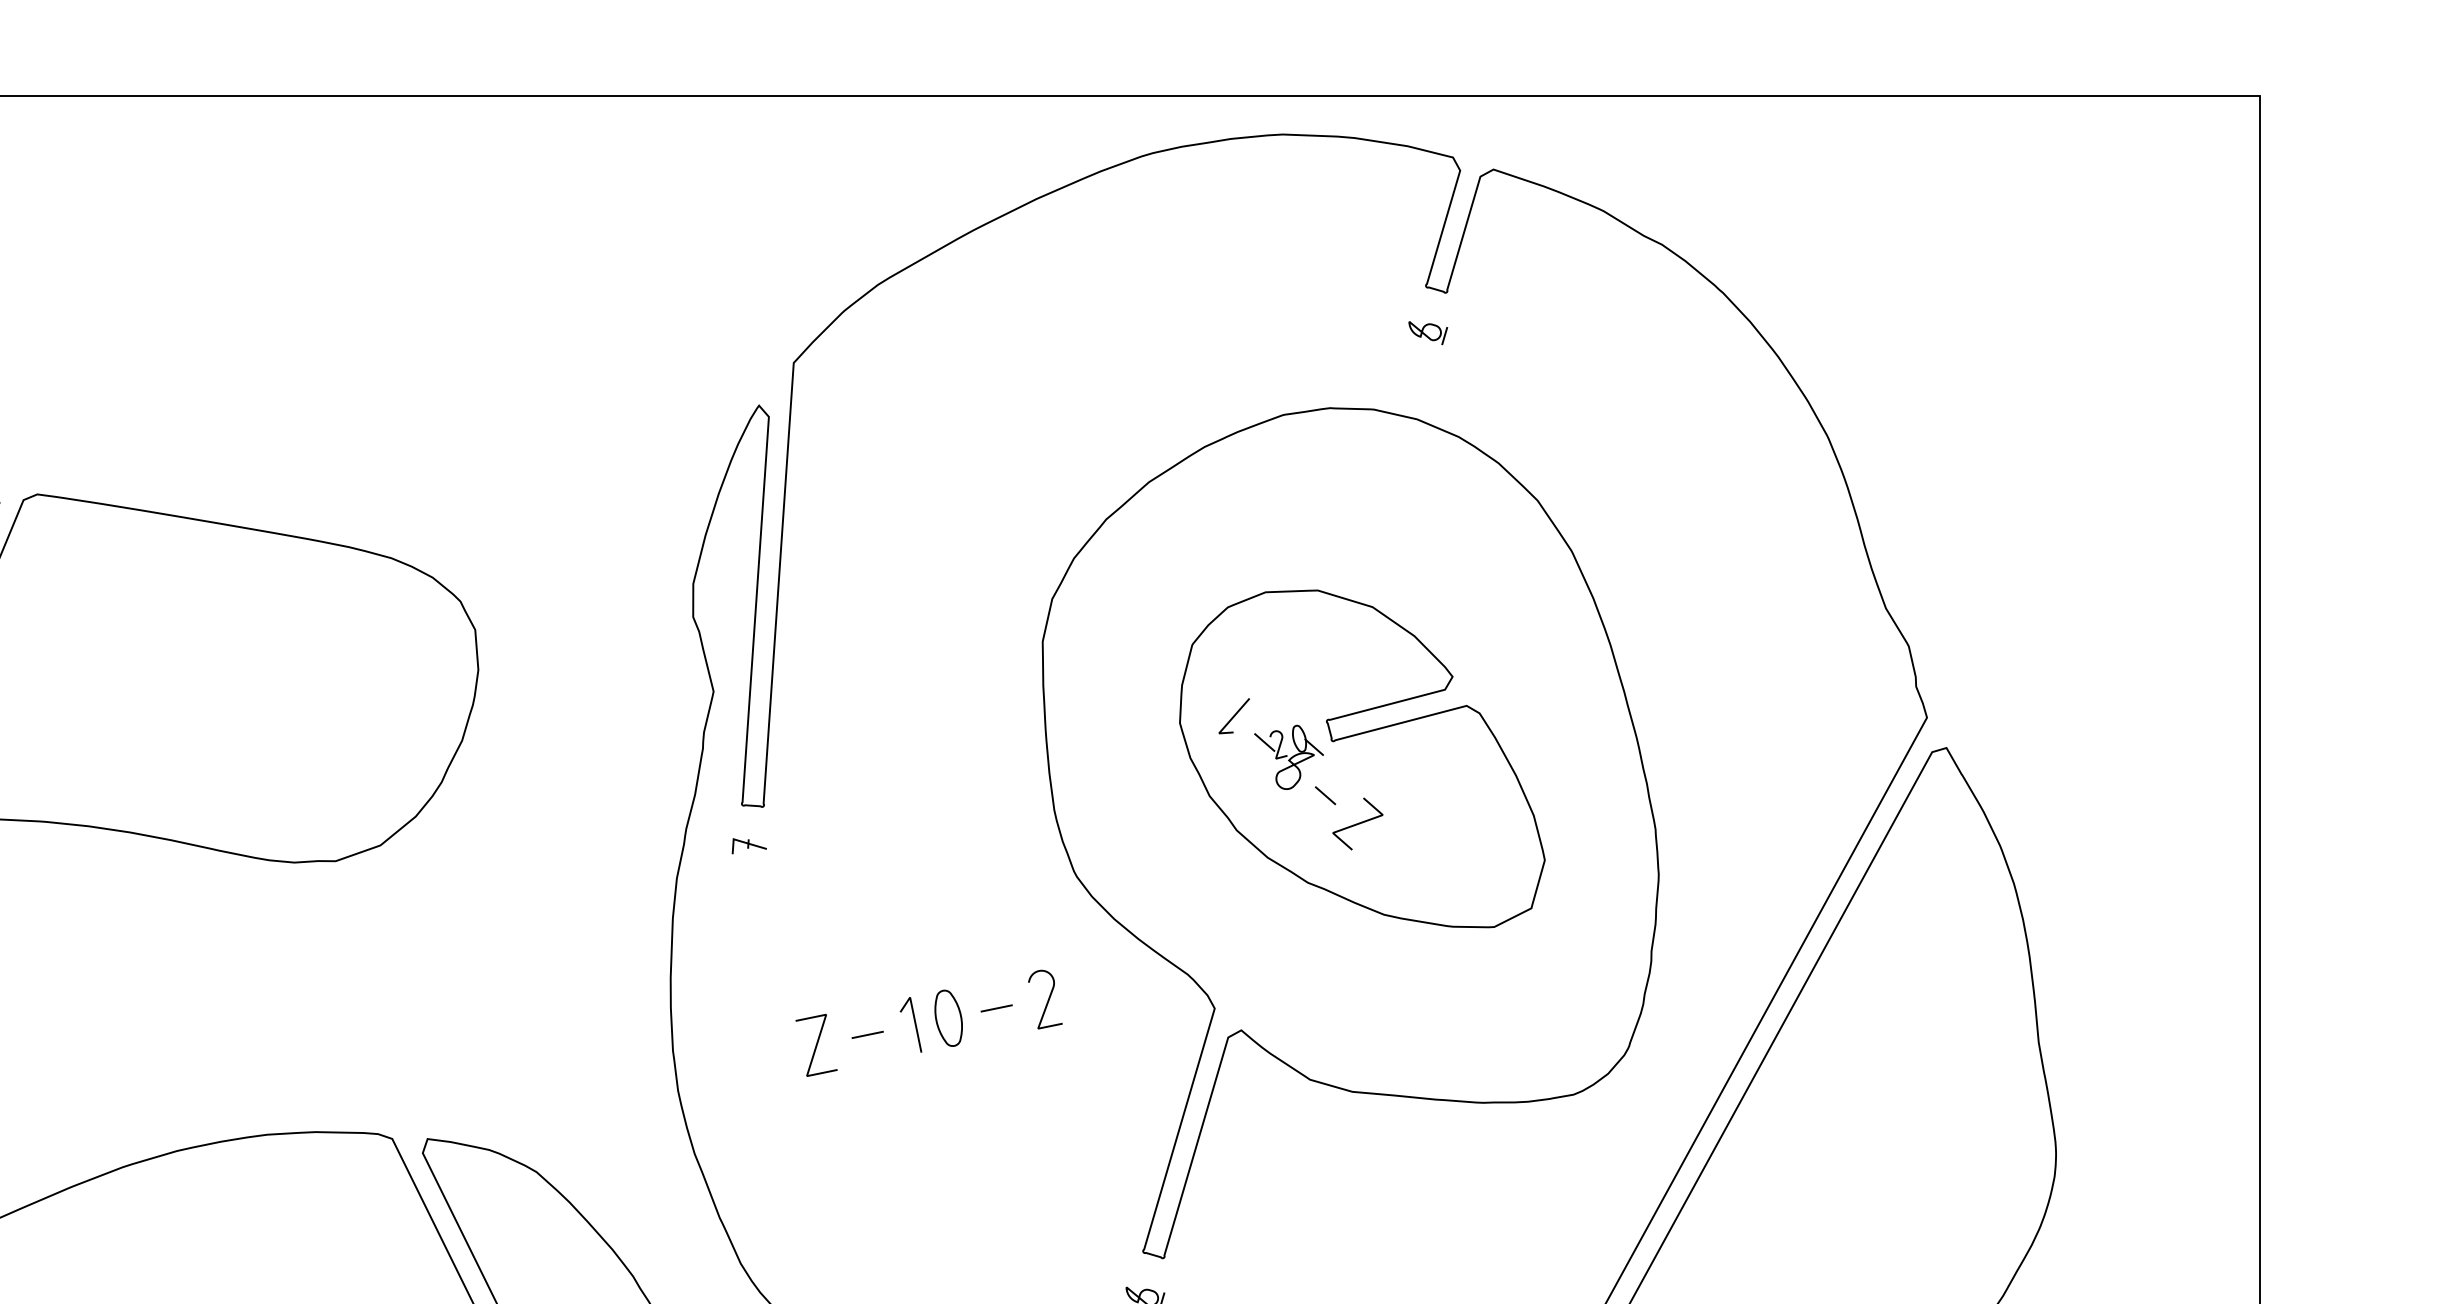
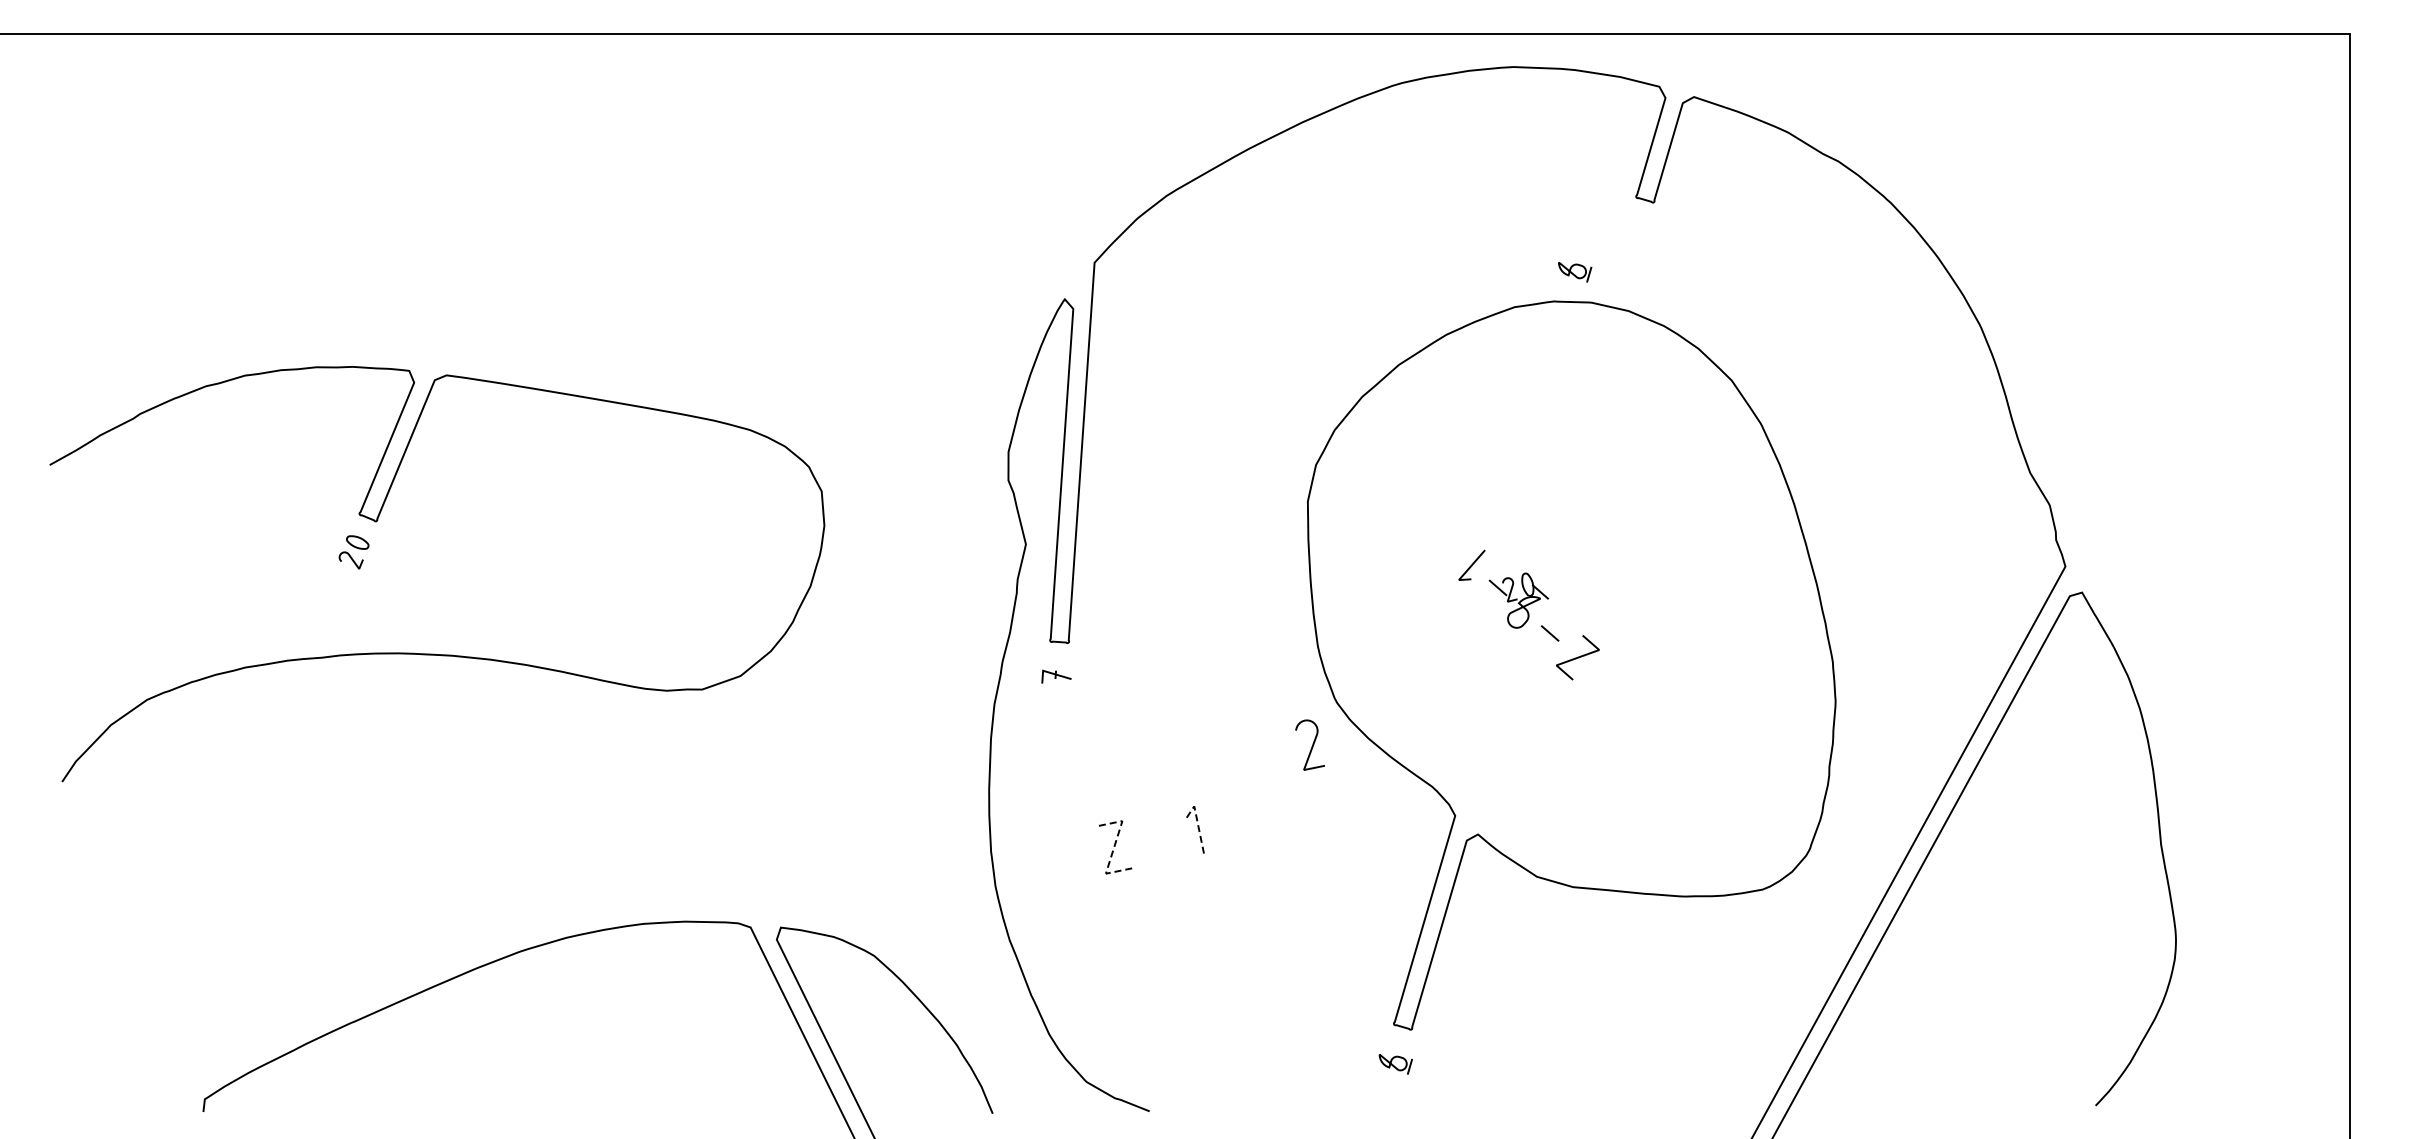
part: (1428, 333) -> (1575, 272), moved
part: (1362, 758) -> (1581, 601), removed
curve: (1046, 1001) -> (1311, 746), moved
line: (996, 1008) -> (1268, 815), removed
line: (913, 1015) -> (1197, 821), solid -> dashed
part: (948, 1017) -> (1227, 823), removed
line: (867, 1035) -> (1157, 838), removed
line: (817, 1045) -> (1114, 847), solid -> dashed

